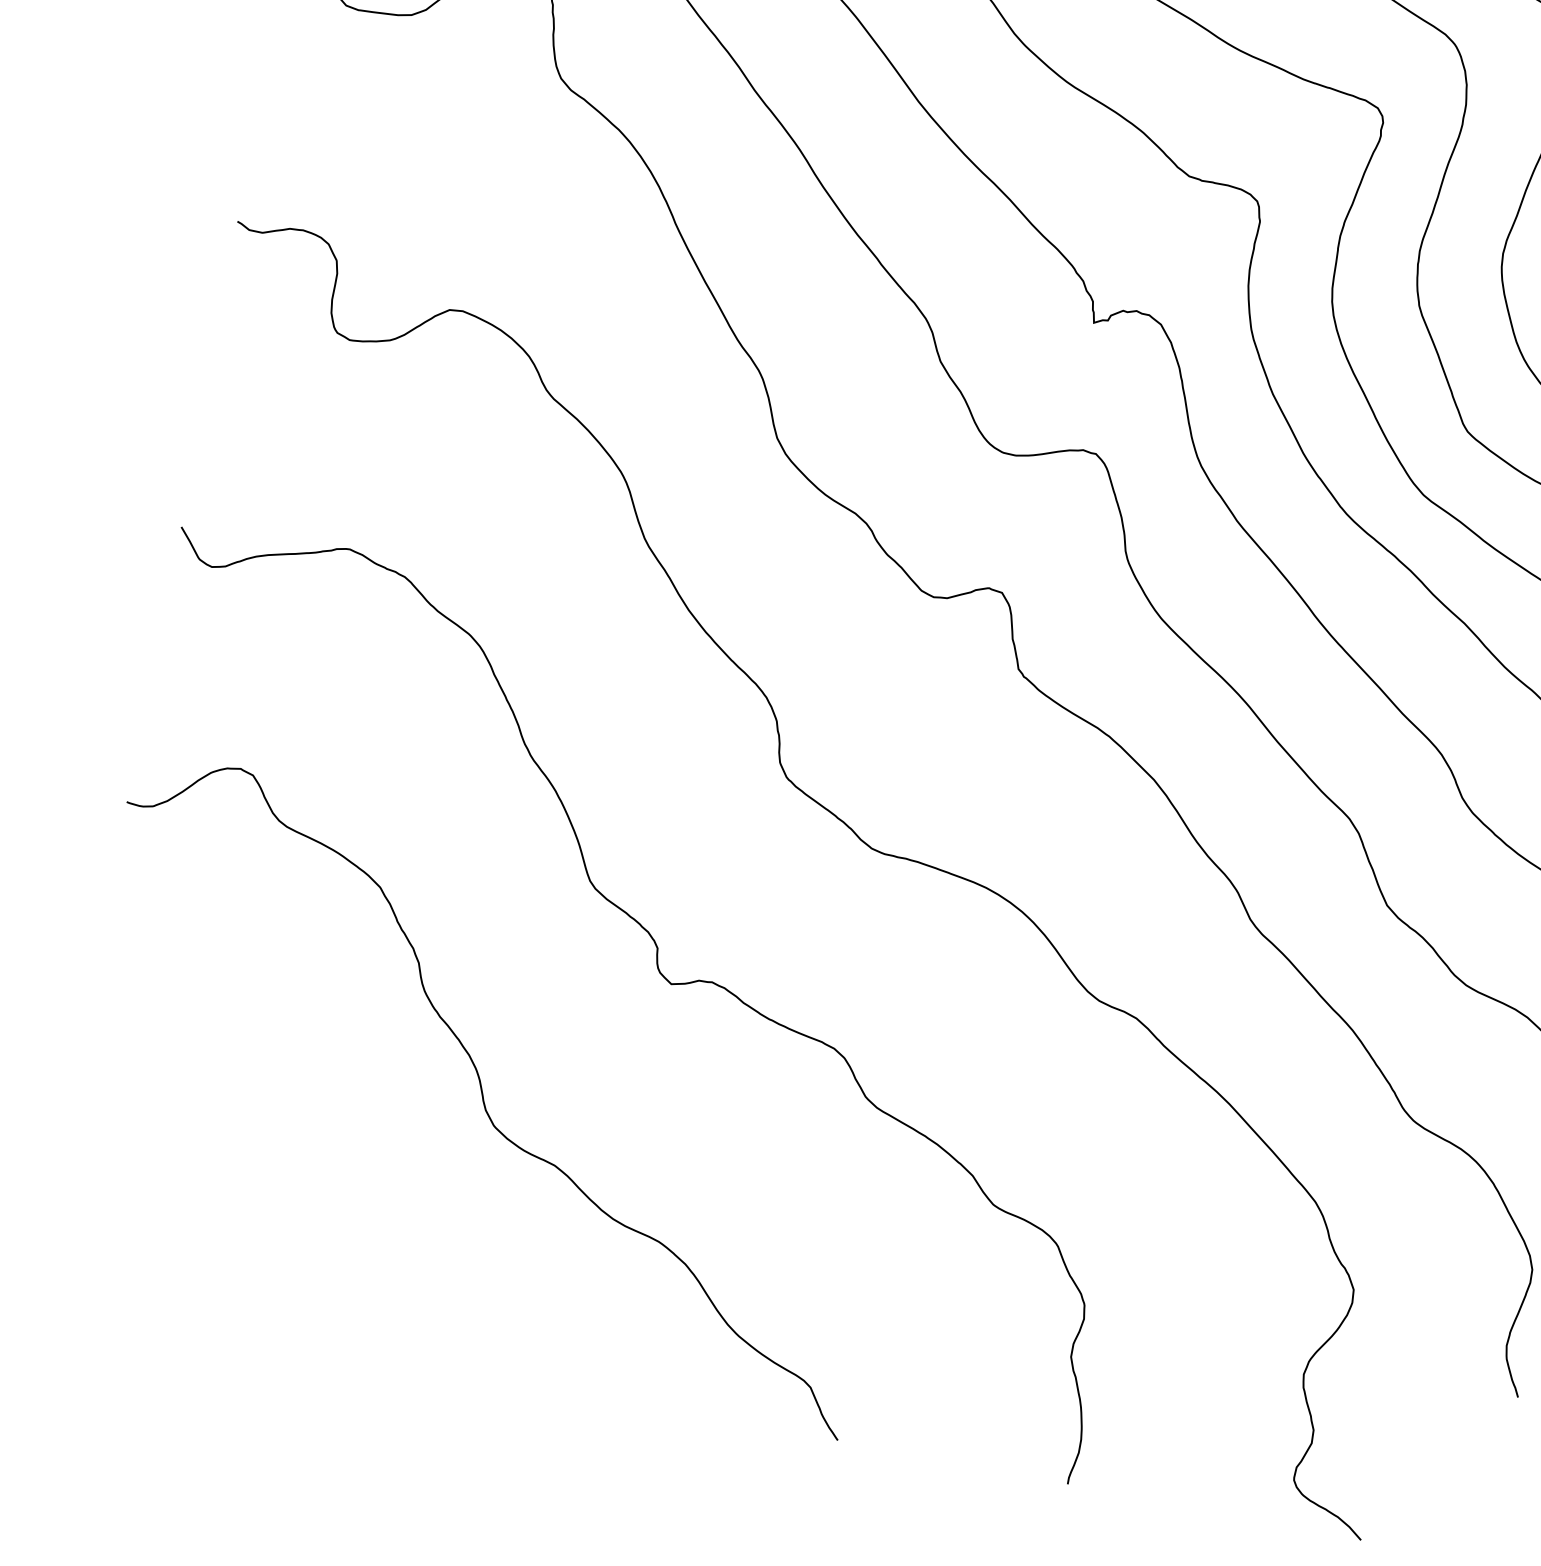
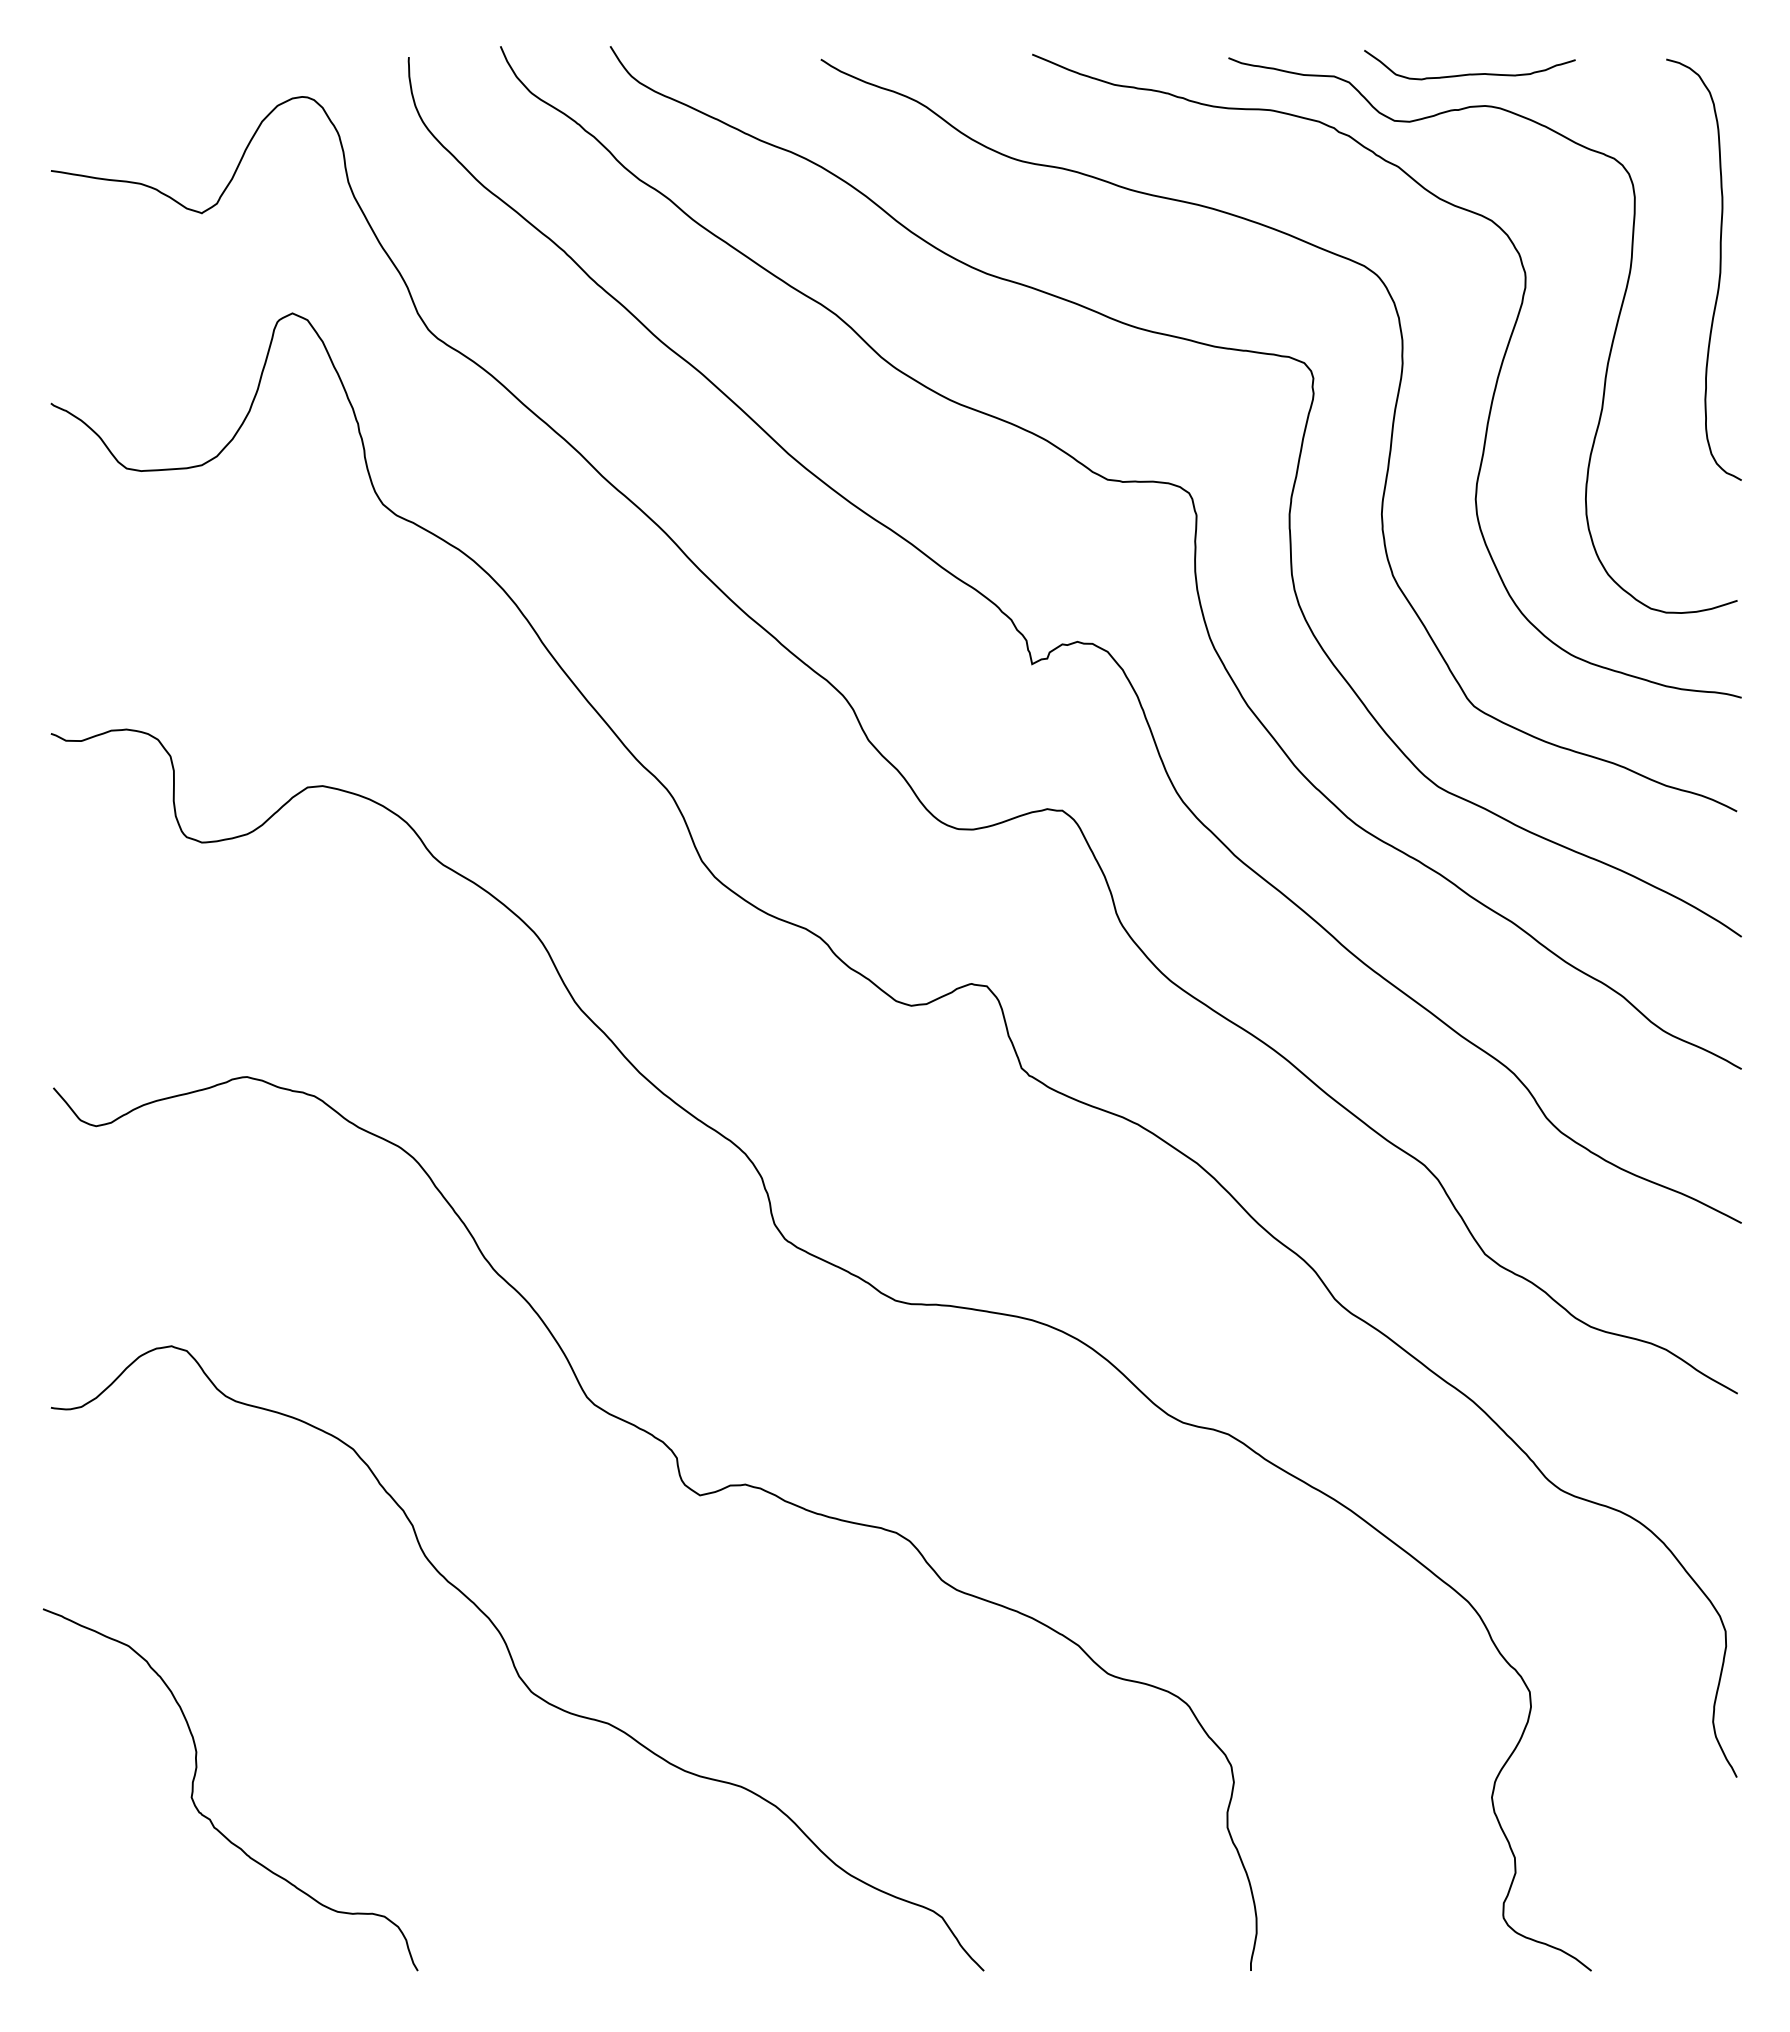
curve: (196, 1182) -> (210, 1818), added

